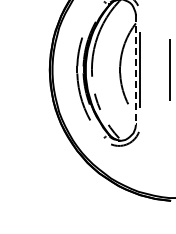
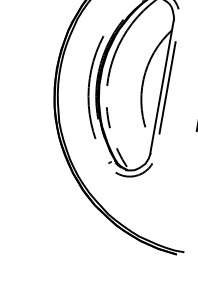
line: (135, 70) -> (161, 87), dashed -> solid

